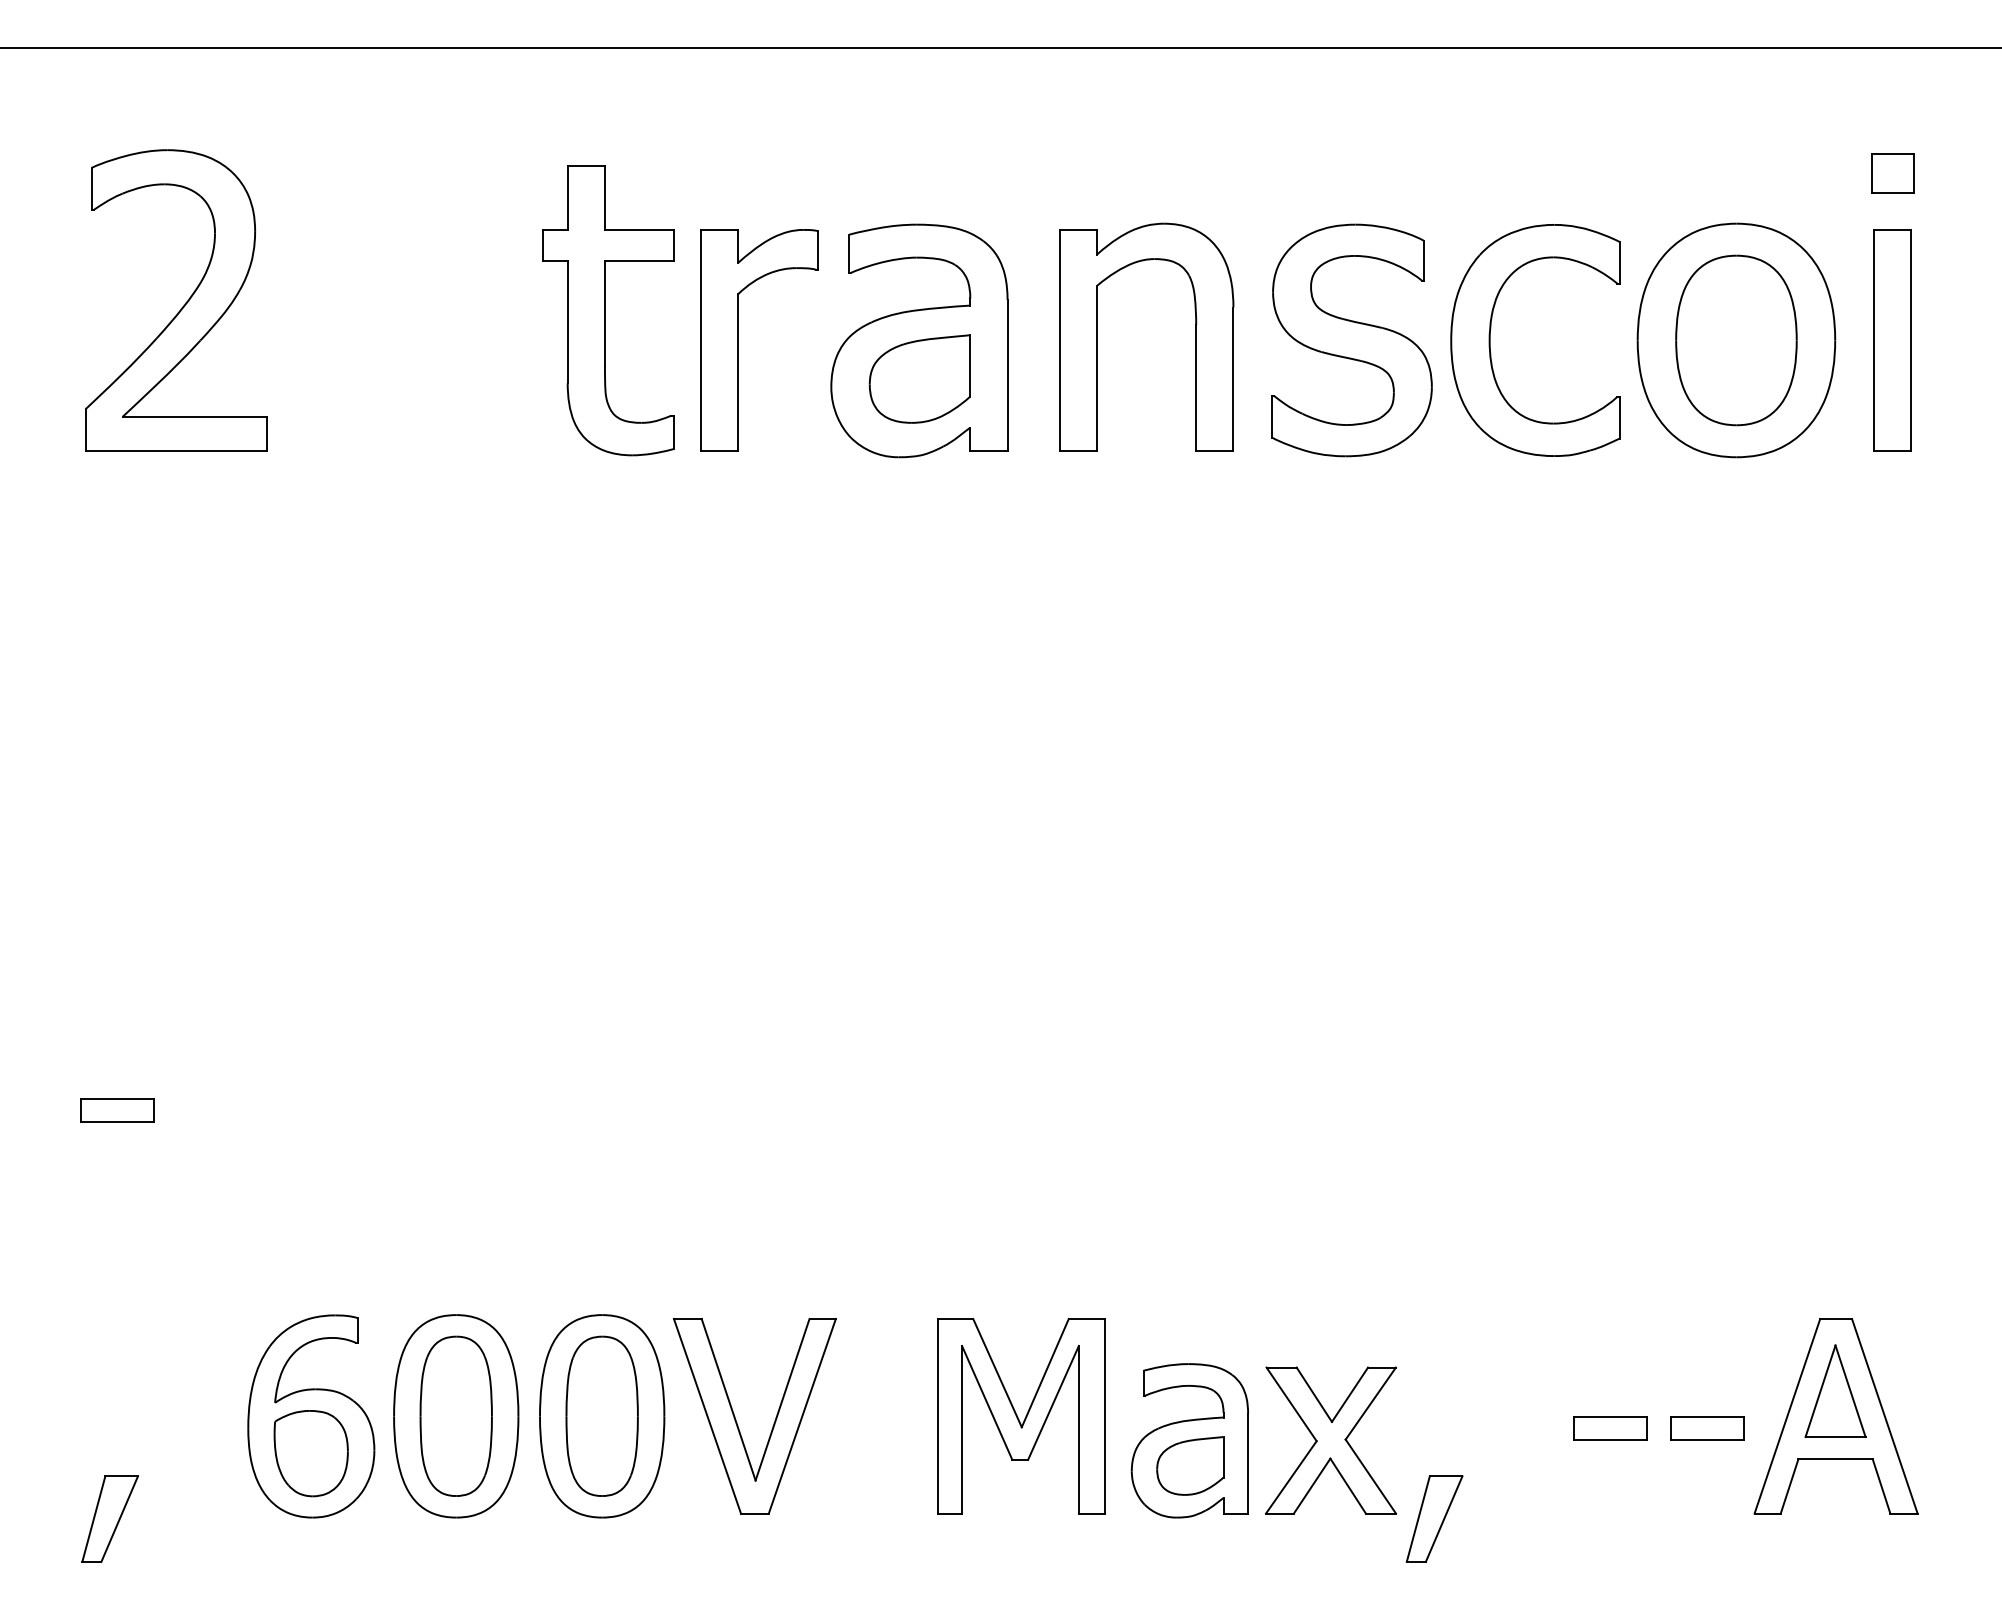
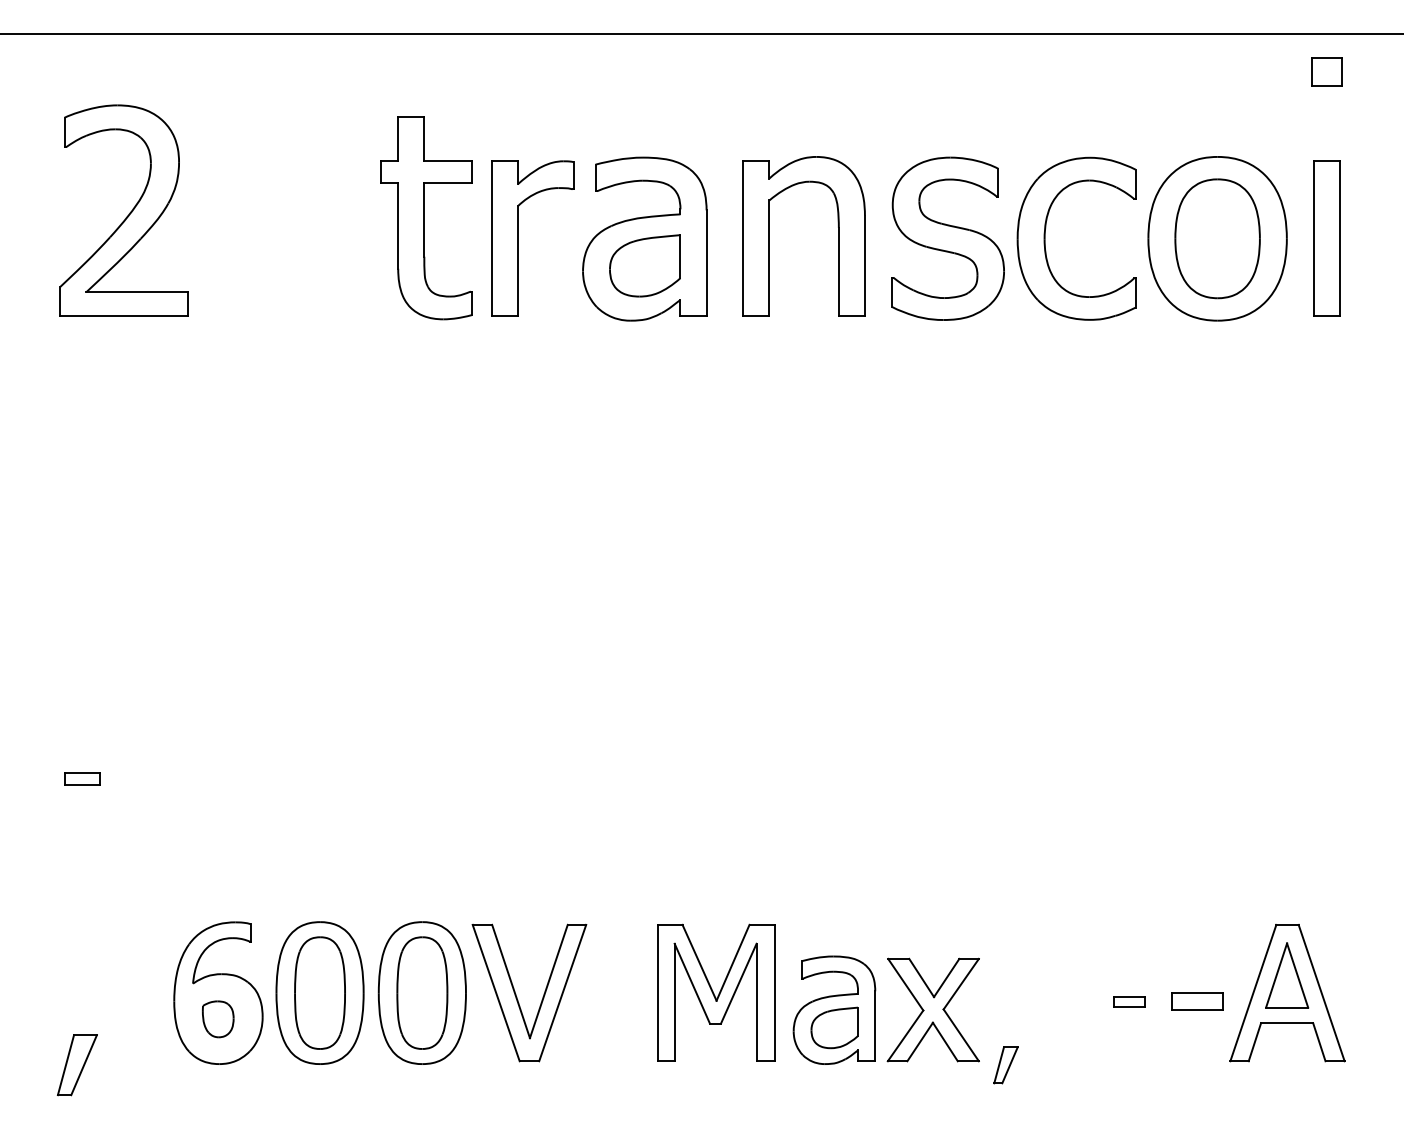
part: (1891, 173) -> (1326, 71), moved
part: (117, 1110) -> (82, 778), size x0.7
part: (1609, 1428) -> (1128, 1001), size x0.6
part: (309, 1453) -> (217, 1019), size x0.6
part: (1433, 1519) -> (1005, 1065), size x0.6

